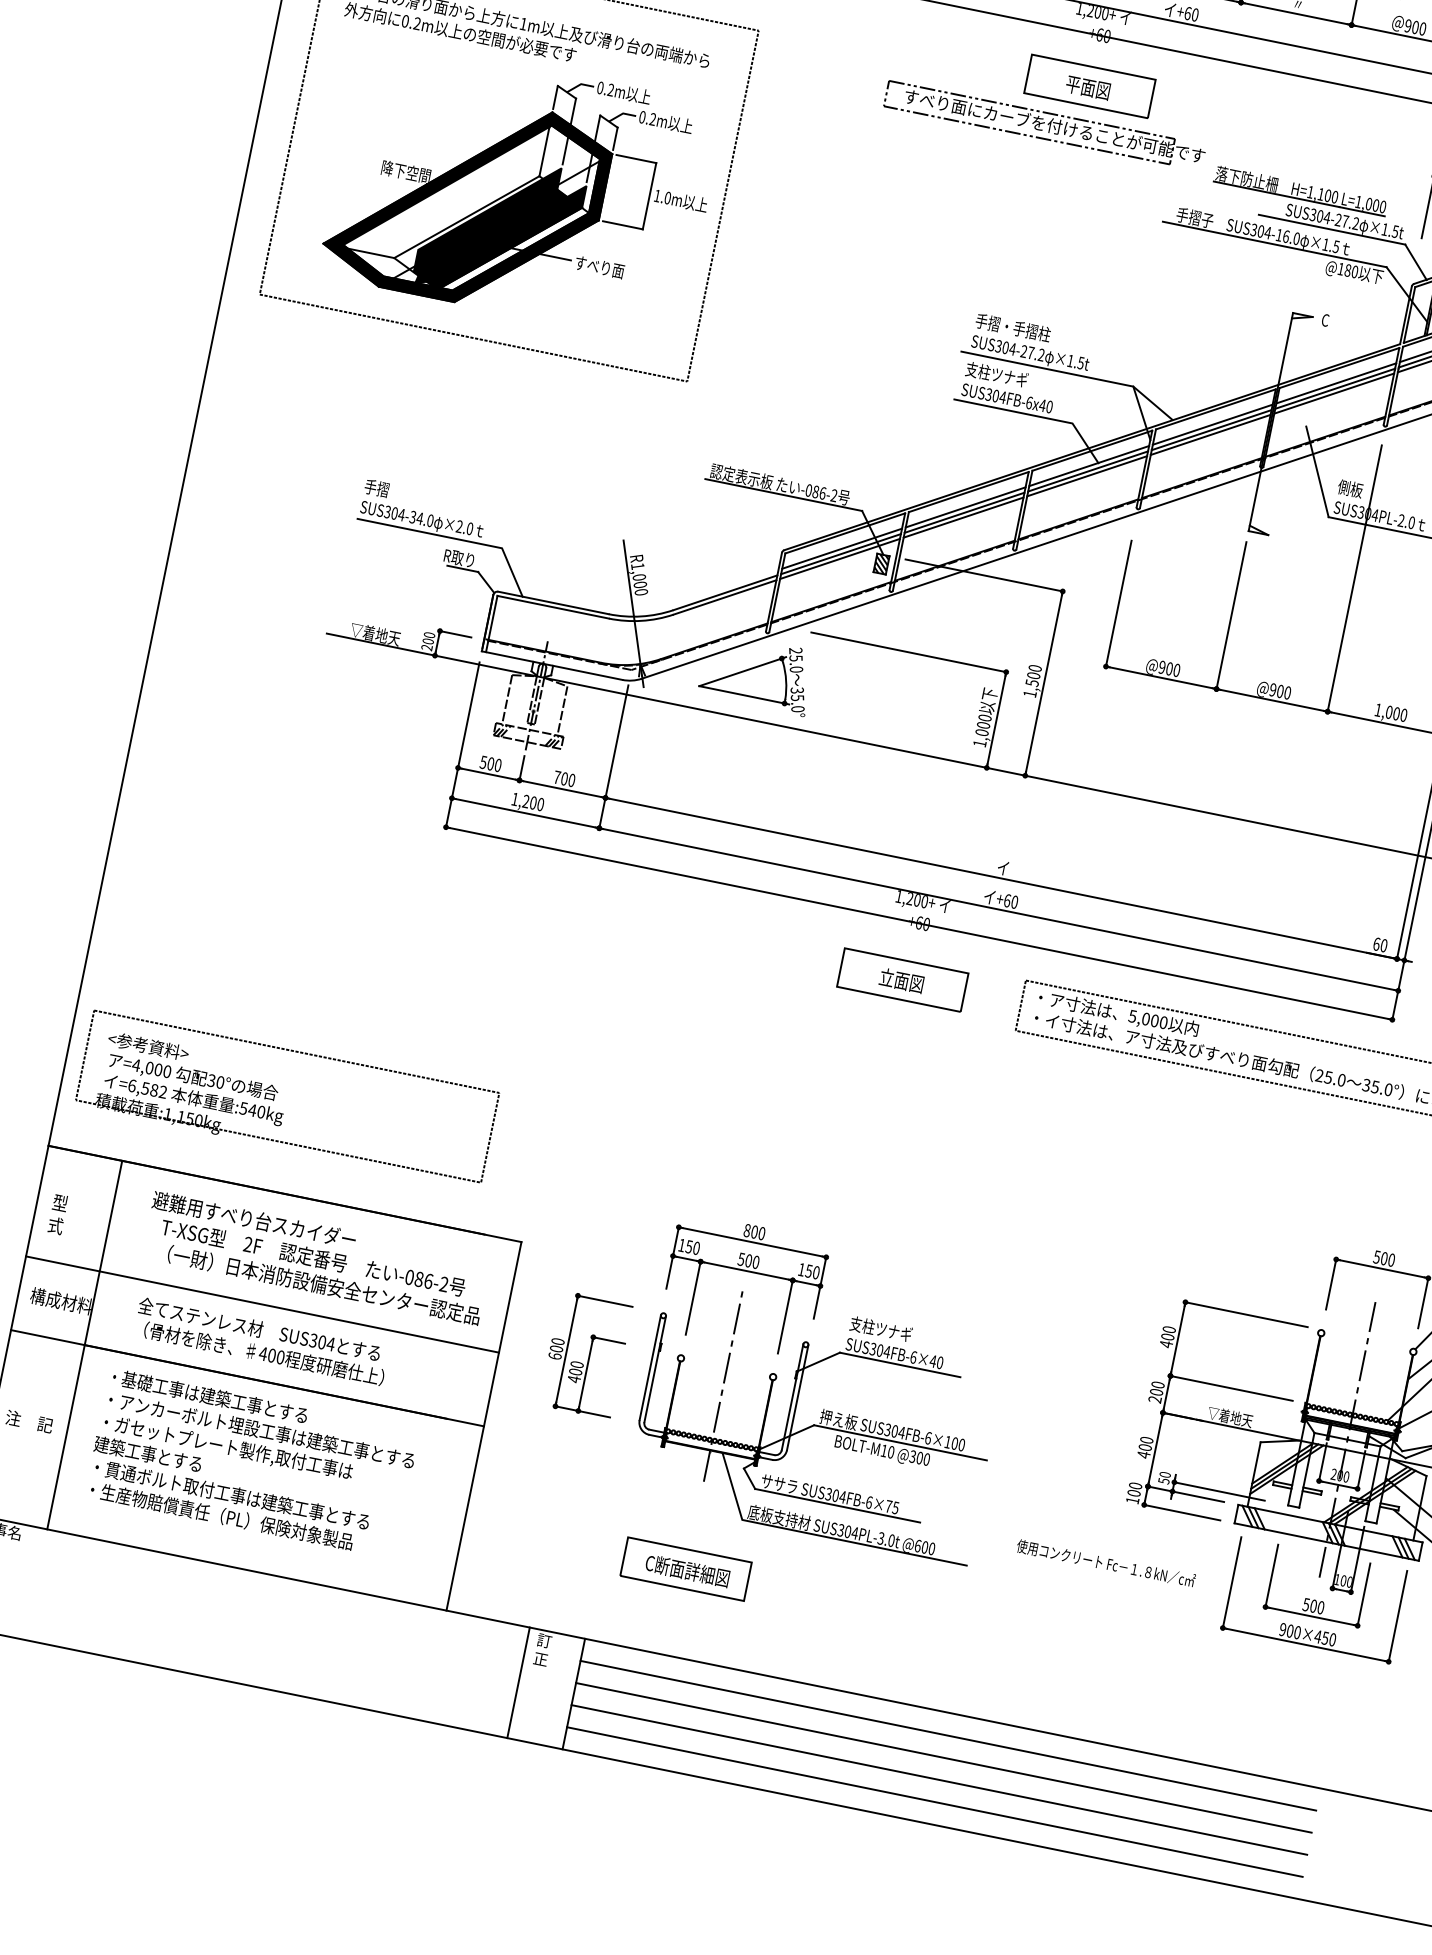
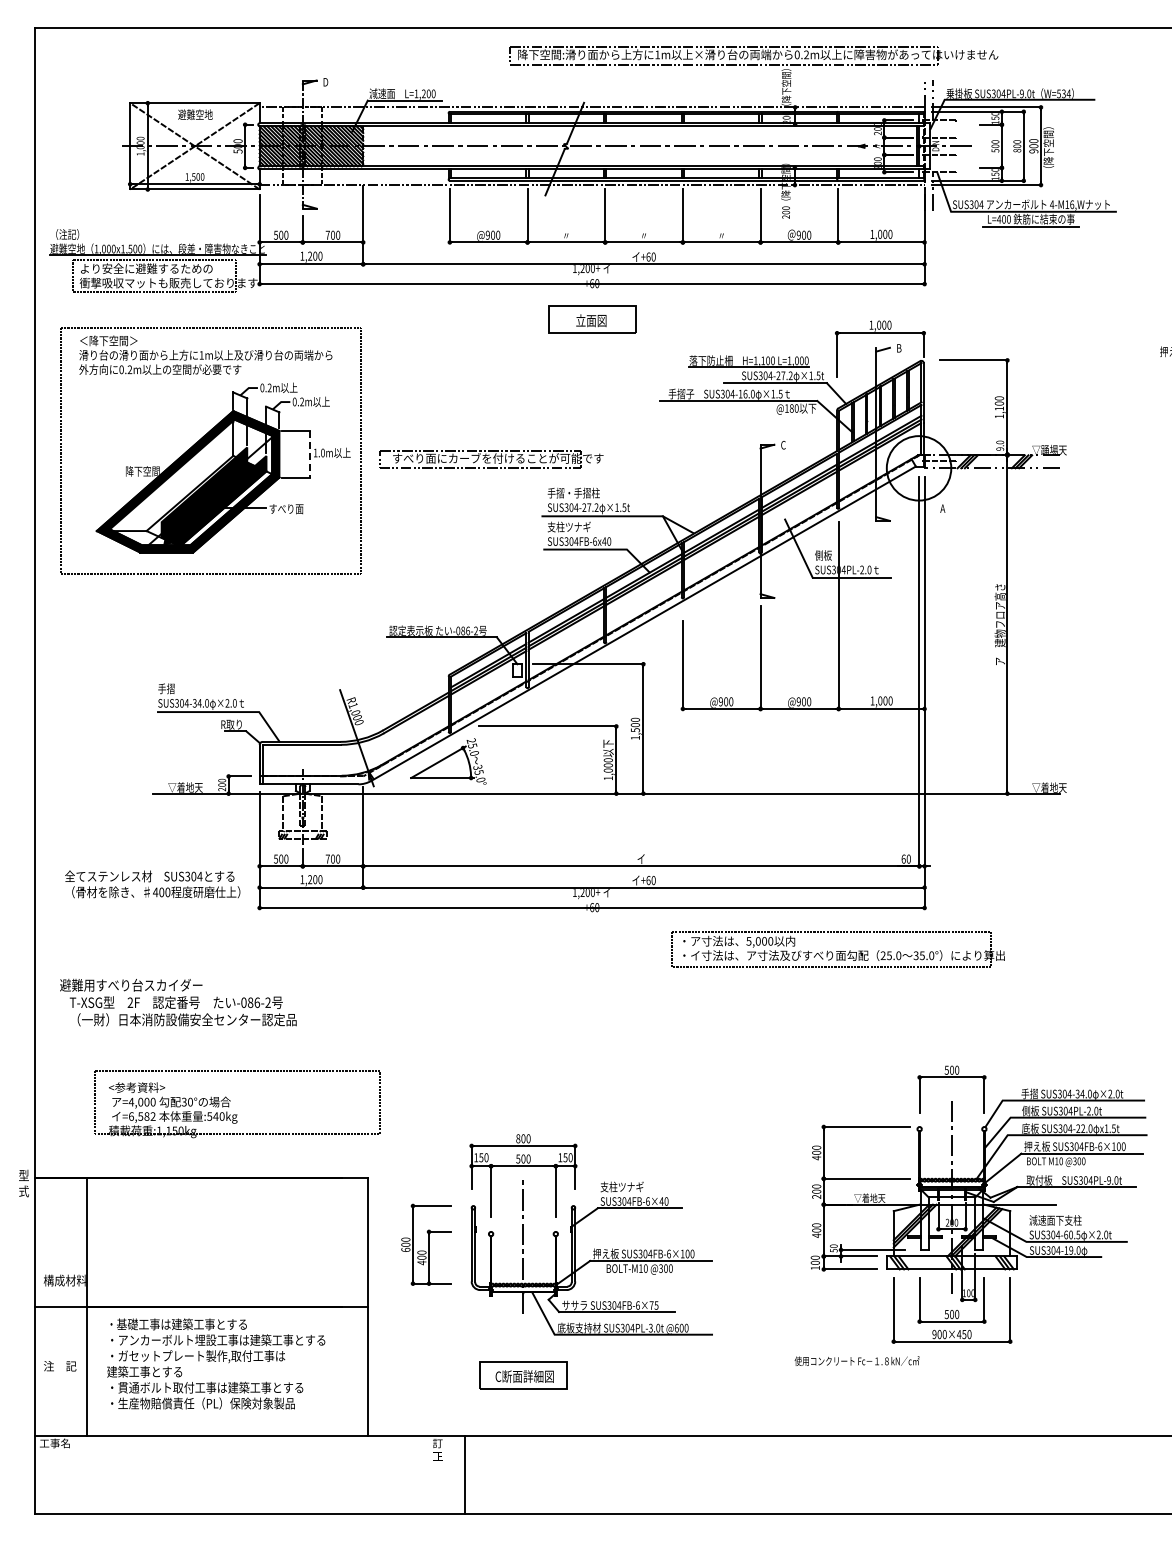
text: (1072, 84) -> (580, 320), 平面図 -> 立面図
part: (1044, 125) -> (491, 459), moved
line: (649, 196) -> (310, 454), solid -> dashed
hatch: (881, 563) -> (517, 670), removed
part: (902, 980) -> (588, 948), removed
part: (277, 1093) -> (230, 1101), moved
text: (57, 1214) -> (23, 1183), moved
text: (316, 1258) -> (178, 1002), moved
line: (262, 1304) -> (201, 1255), removed
text: (261, 1341) -> (152, 884), moved
text: (1105, 1562) -> (856, 1360), moved
line: (519, 1683) -> (426, 1475), removed
line: (947, 1736) -> (722, 1452), removed
line: (942, 1757) -> (722, 1467), removed
line: (938, 1780) -> (722, 1483), removed
line: (933, 1801) -> (722, 1498), removed

